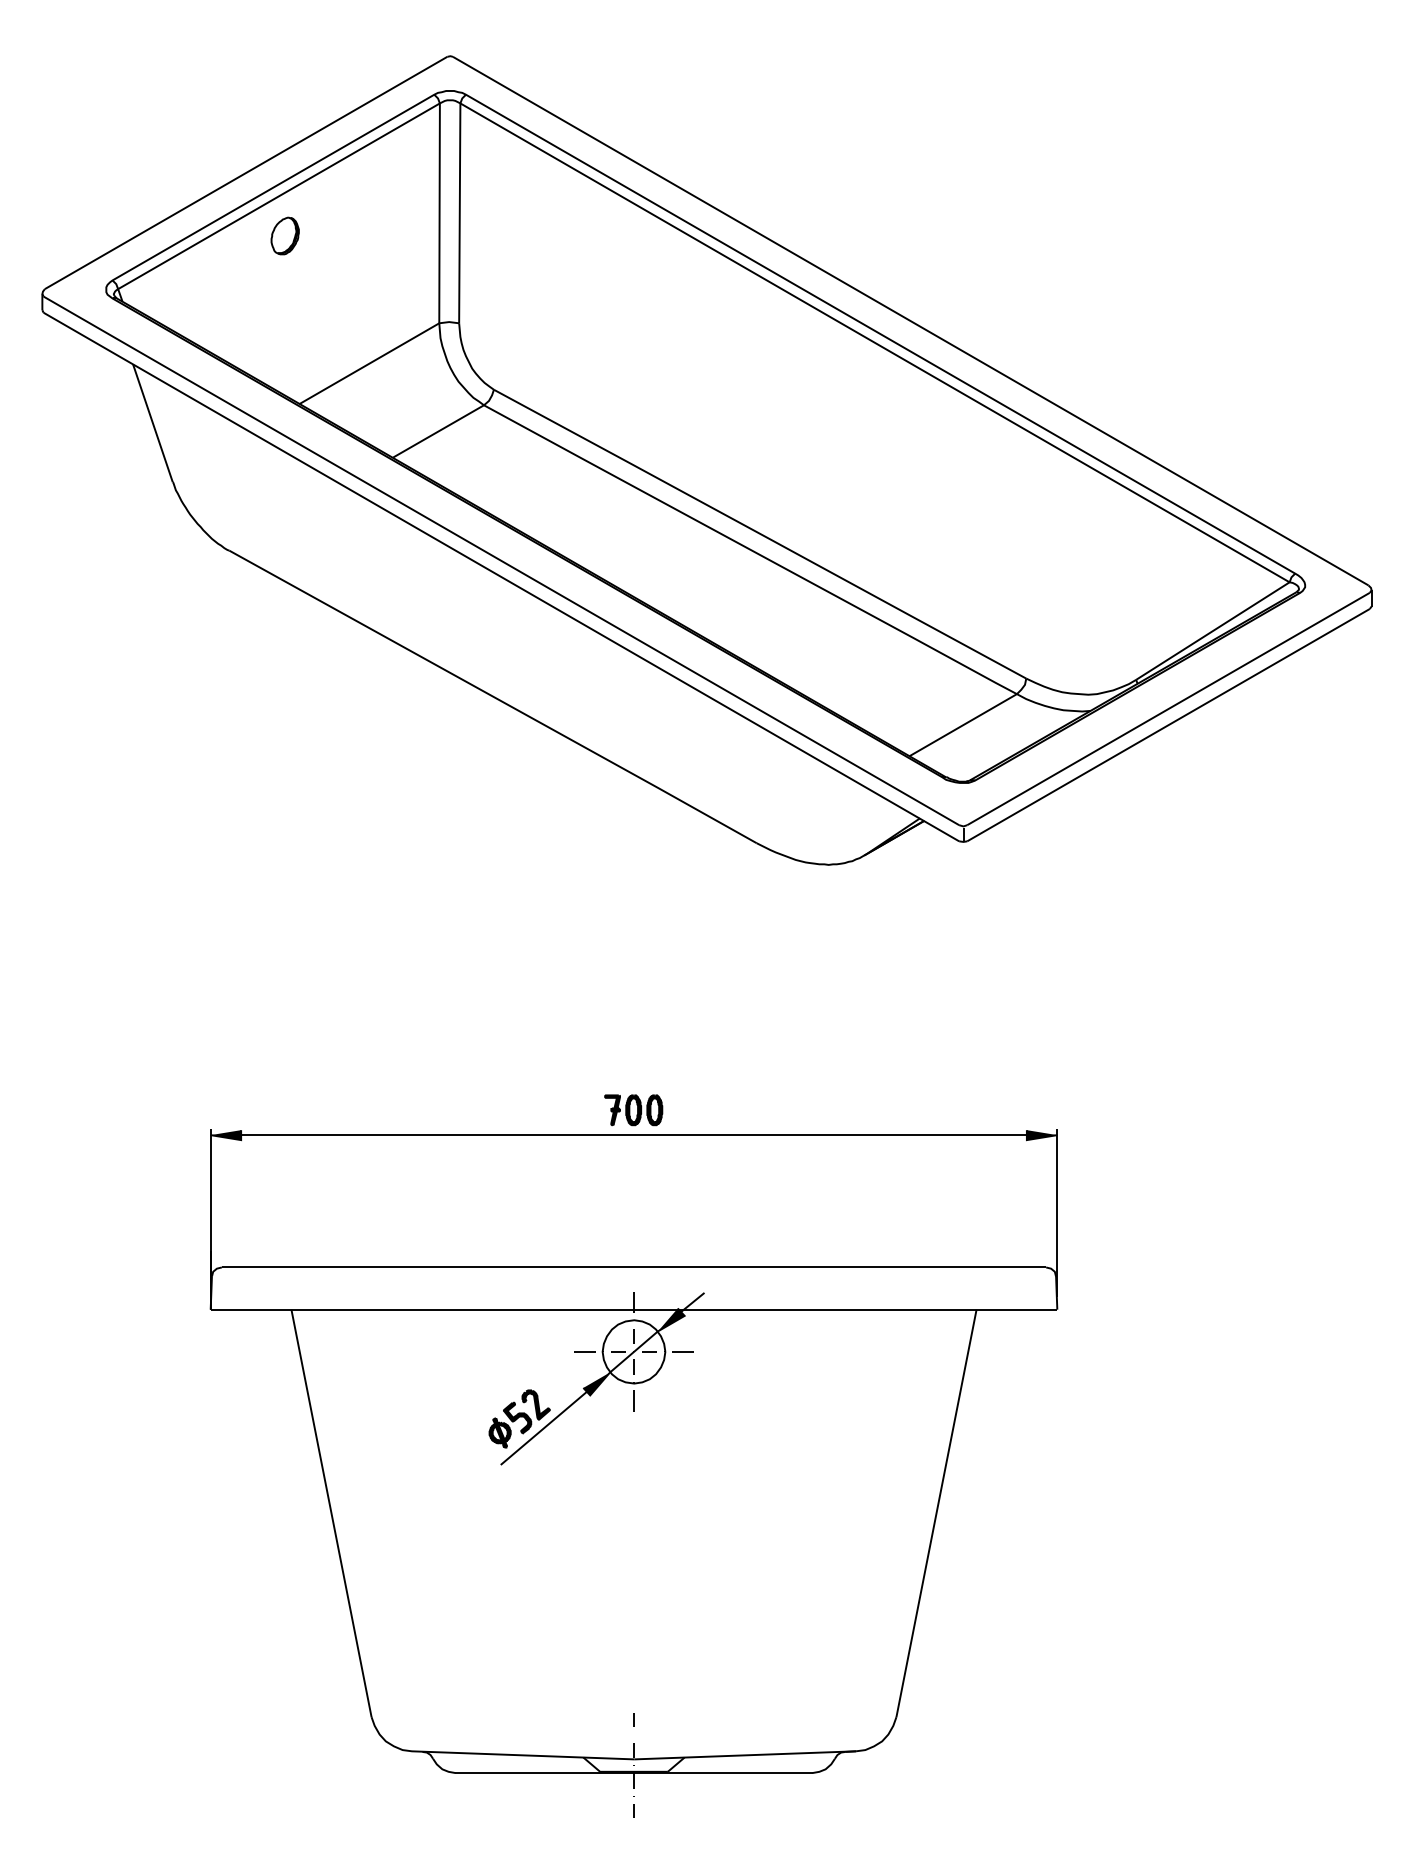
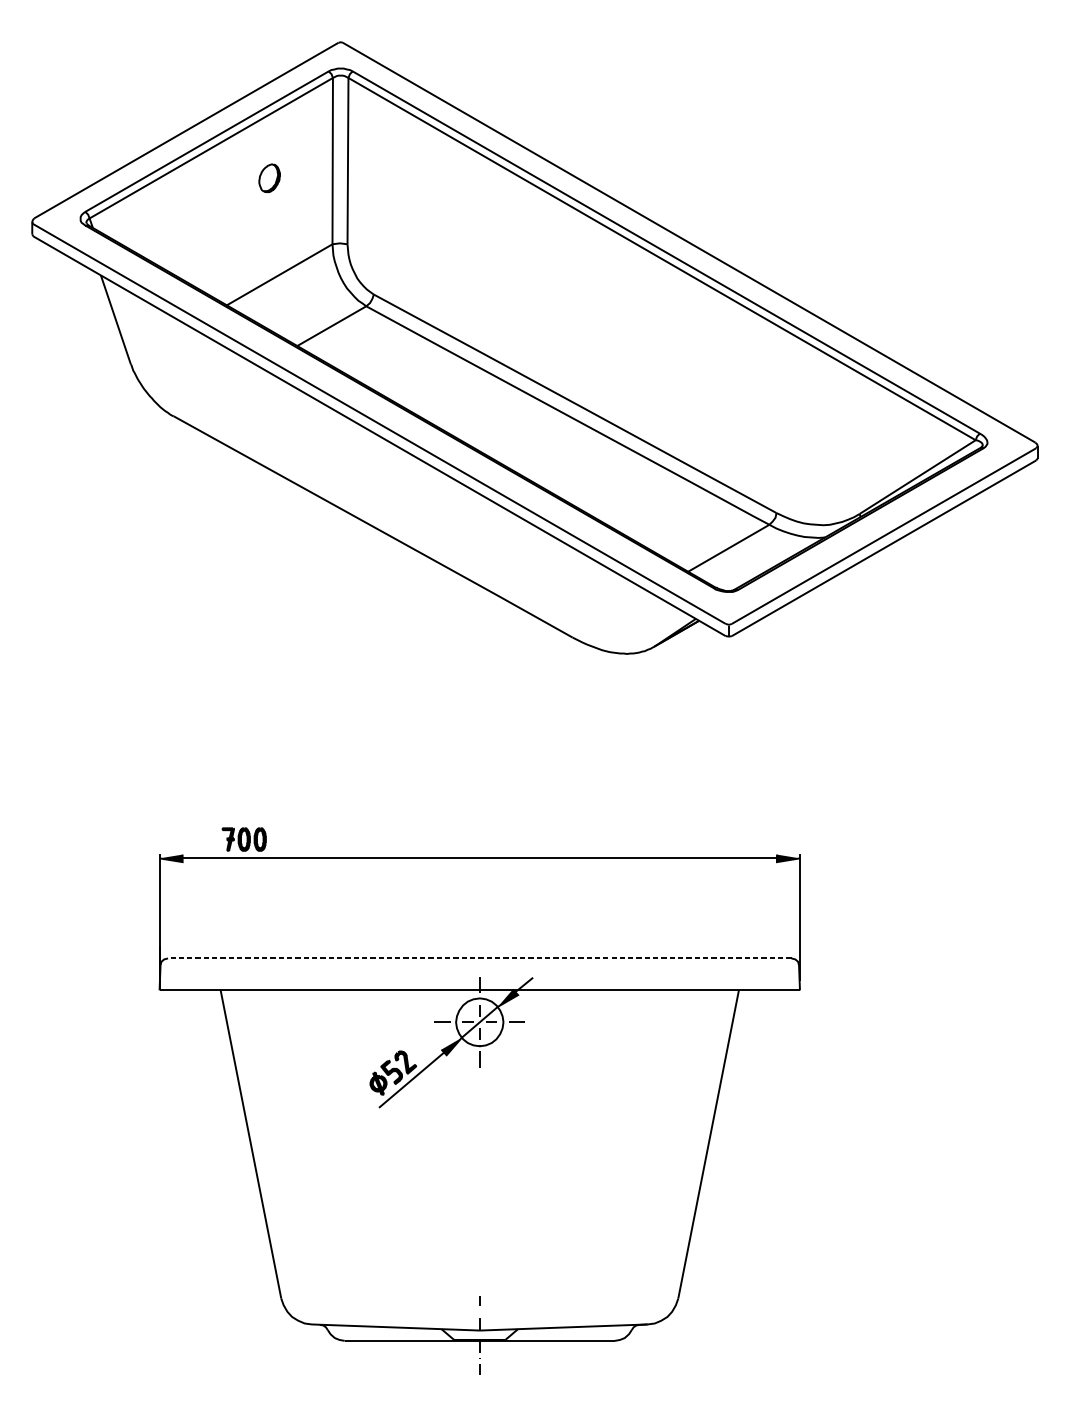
part: (284, 235) -> (269, 177), moved
part: (633, 1110) -> (244, 839), moved
line: (633, 1267) -> (479, 958), solid -> dashed

